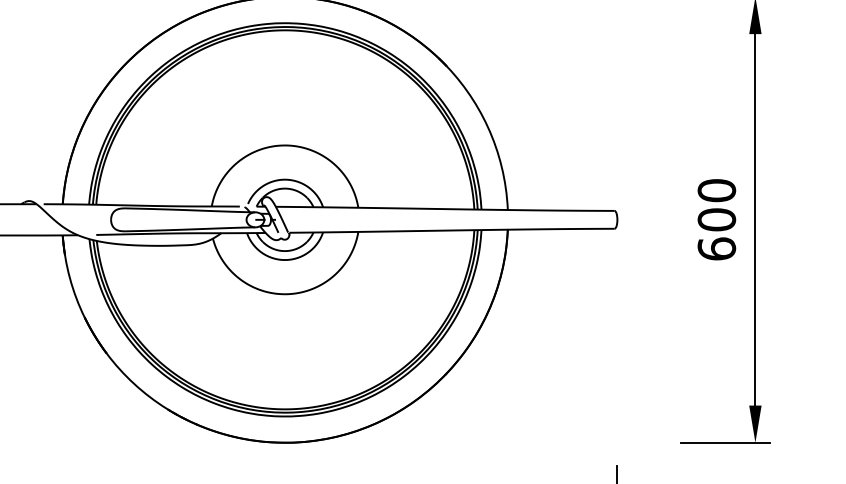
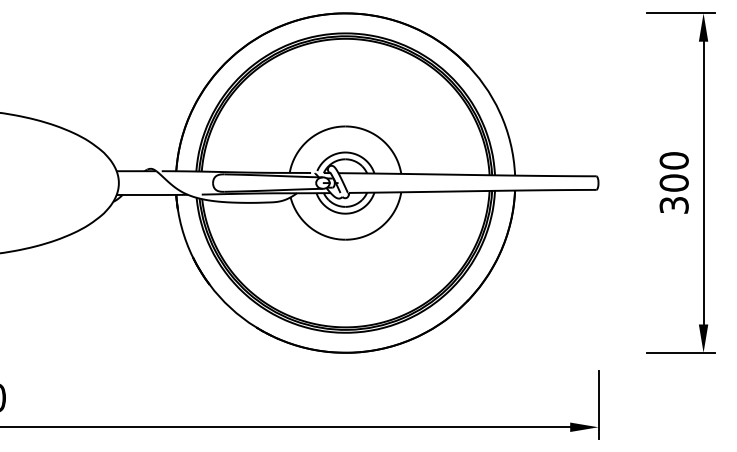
text: (715, 247) -> (673, 204), 600 -> 300

